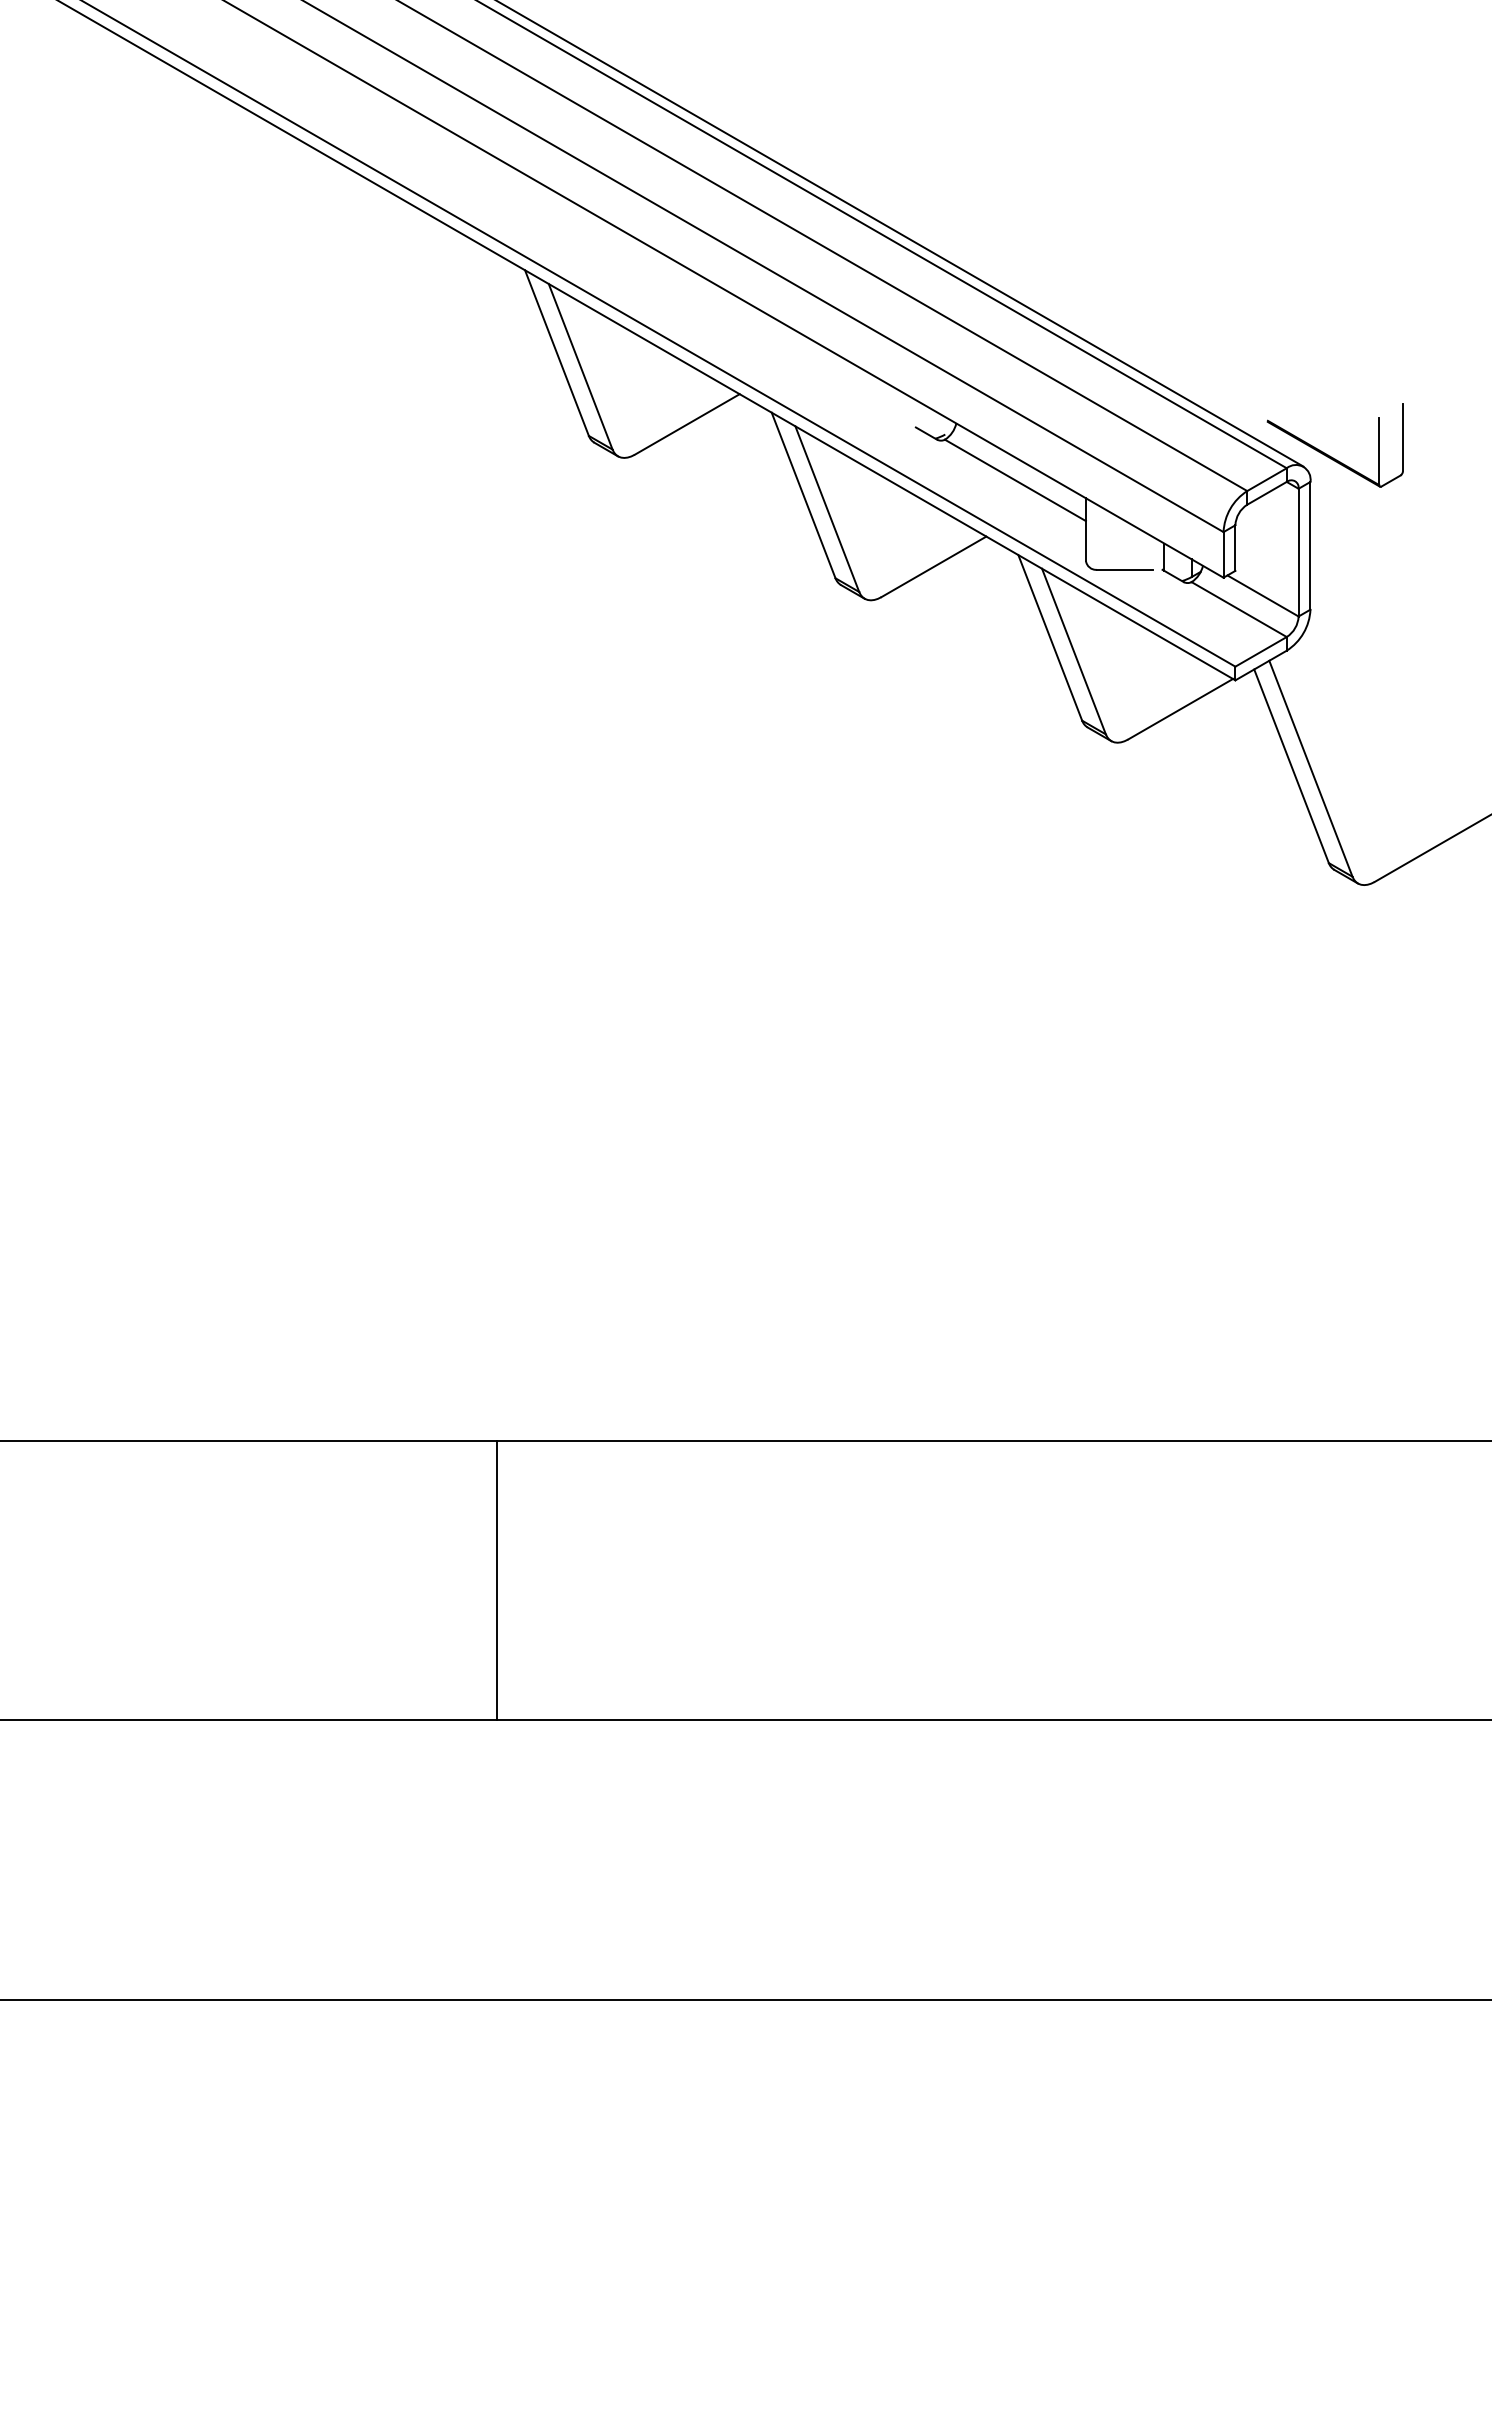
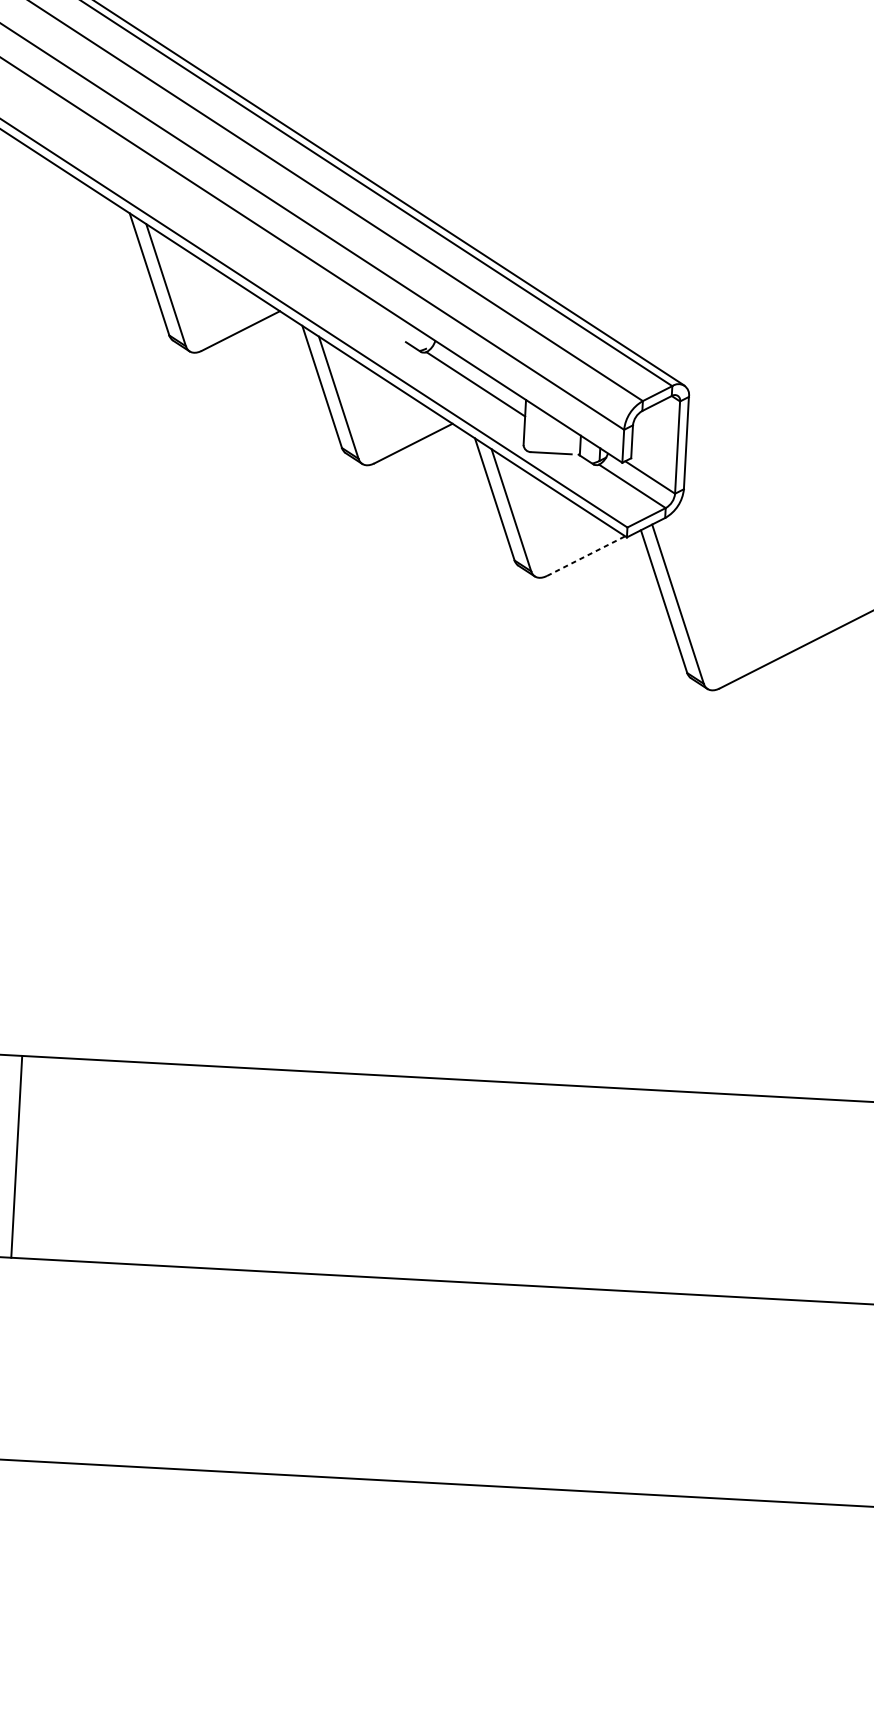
part: (1330, 455) -> (704, 378), removed
line: (1180, 709) -> (586, 556), solid -> dashed
line: (496, 1580) -> (16, 1156), moved

